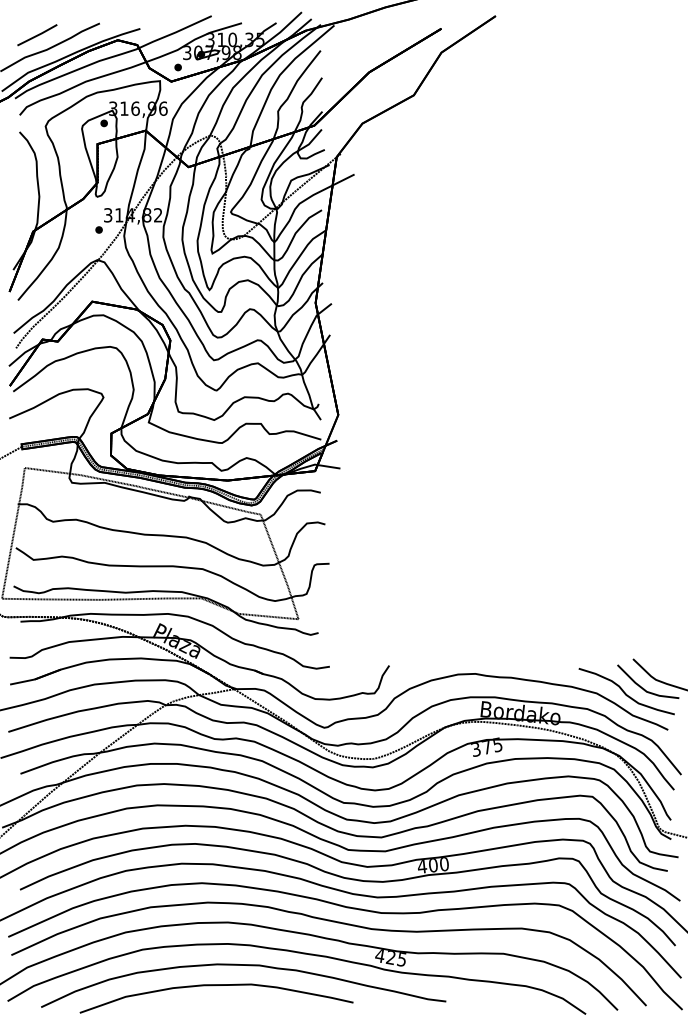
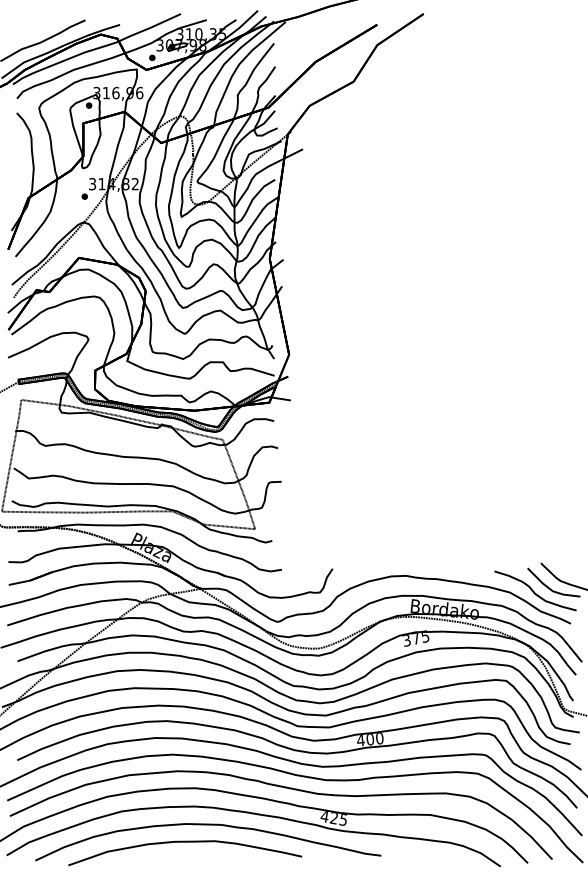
line: (37, 35) -> (32, 30), removed

